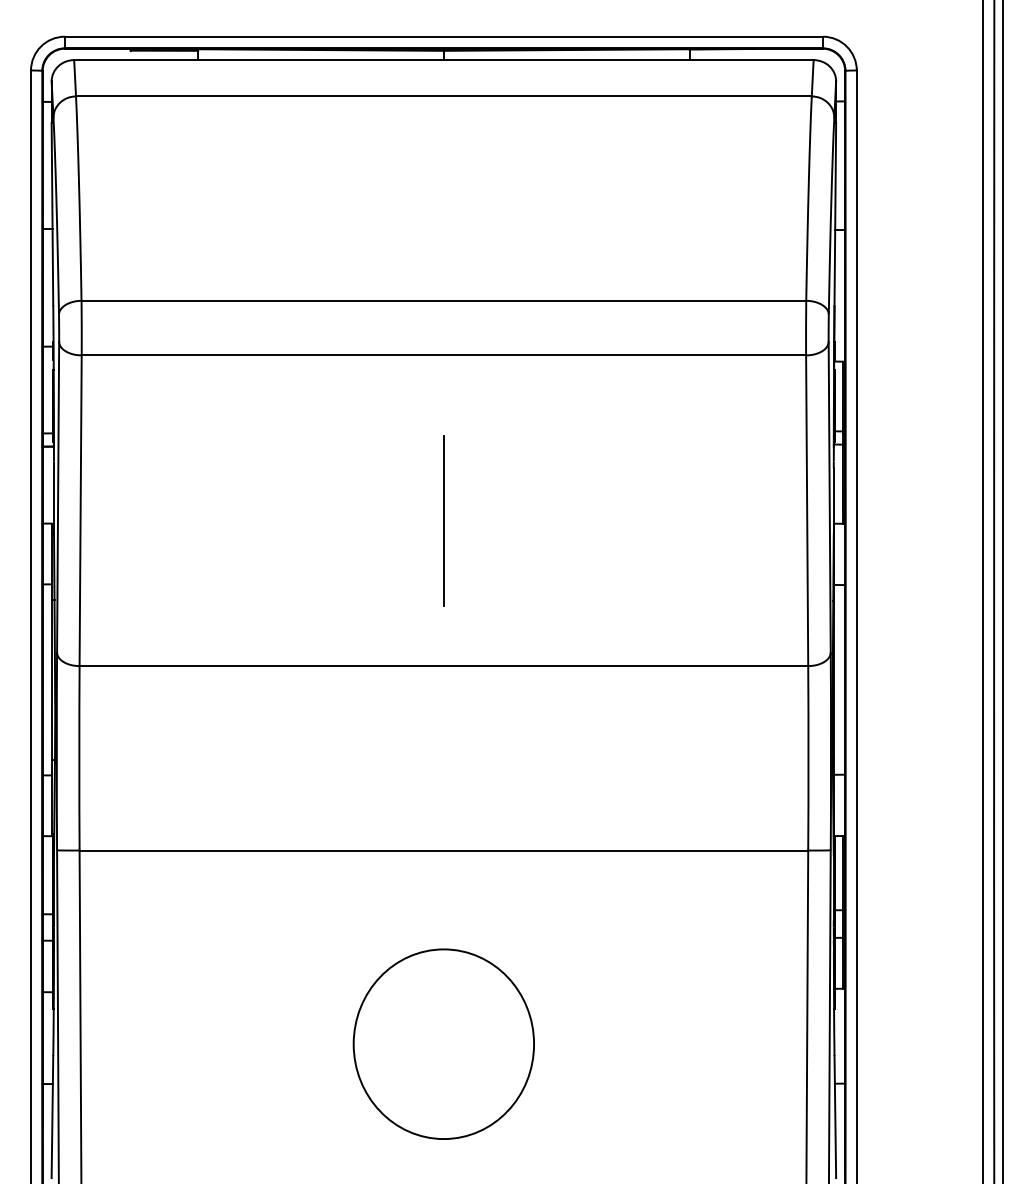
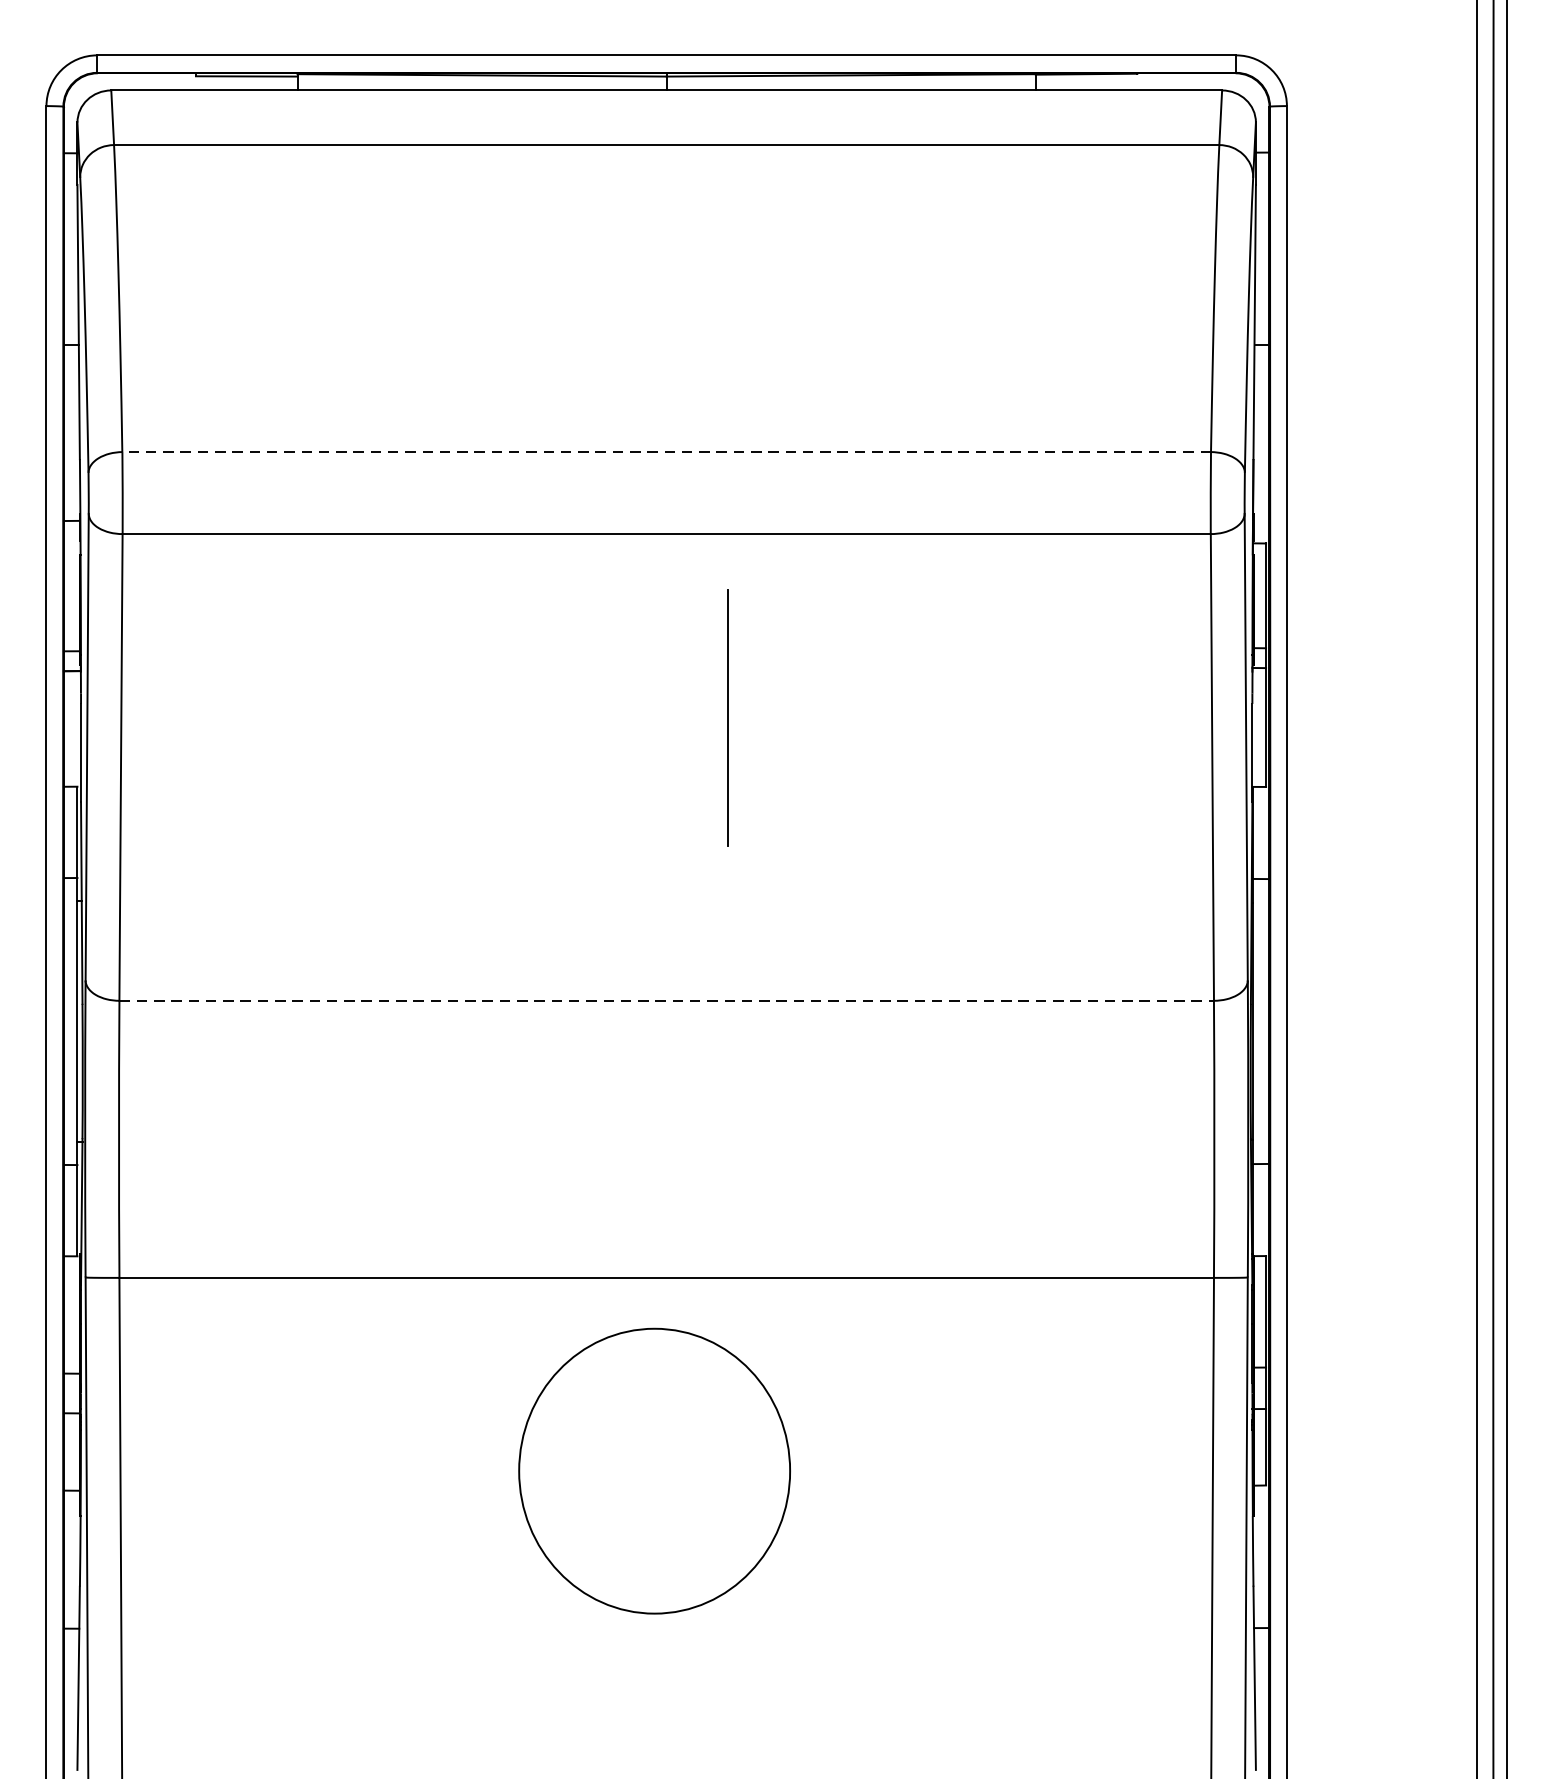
line: (443, 300) -> (666, 451), solid -> dashed
line: (443, 520) -> (727, 717), moved
line: (444, 666) -> (667, 1001), solid -> dashed
part: (443, 1043) -> (654, 1470), moved

